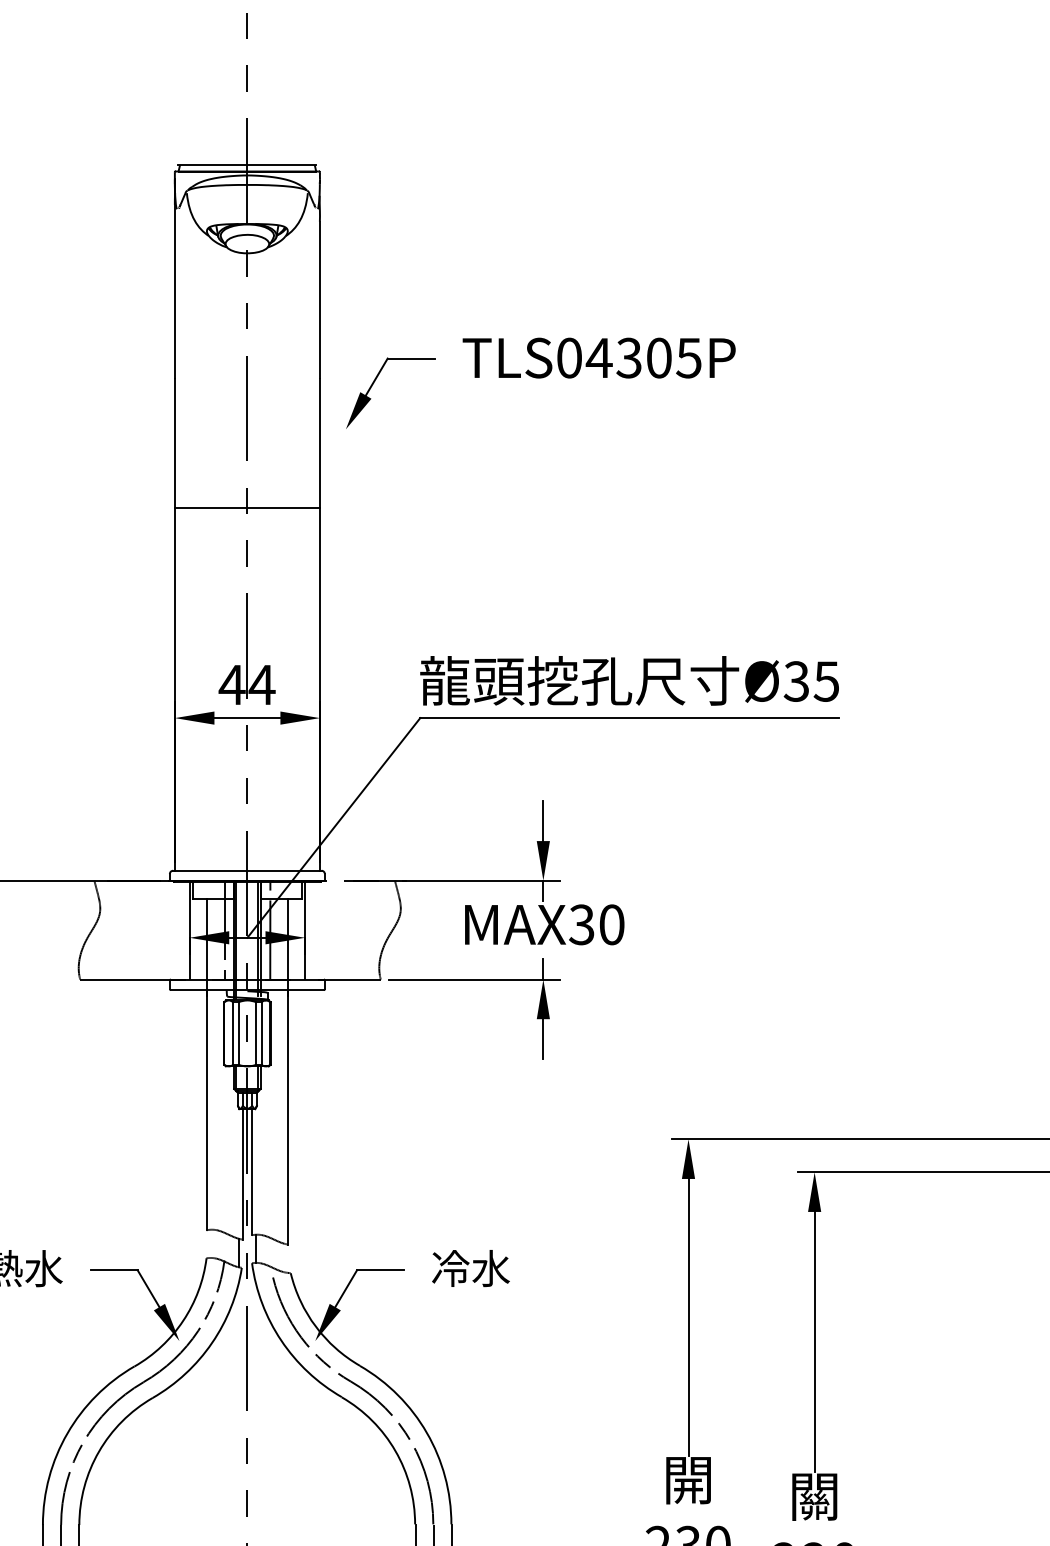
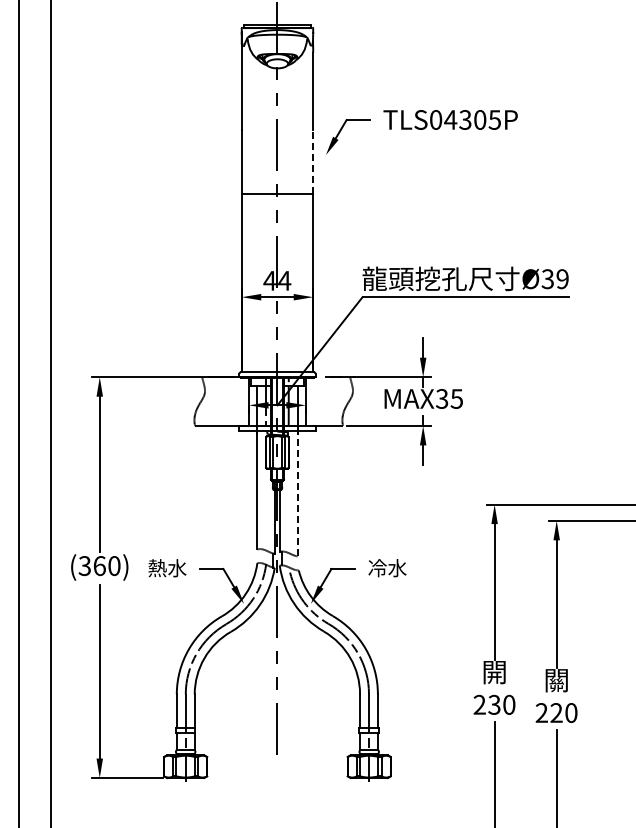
line: (320, 442) -> (313, 161), solid -> dashed
text: (826, 682) -> (562, 279), 35 -> 39
text: (611, 923) -> (456, 398), MAX30 -> MAX35
line: (288, 1116) -> (297, 493), solid -> dashed

